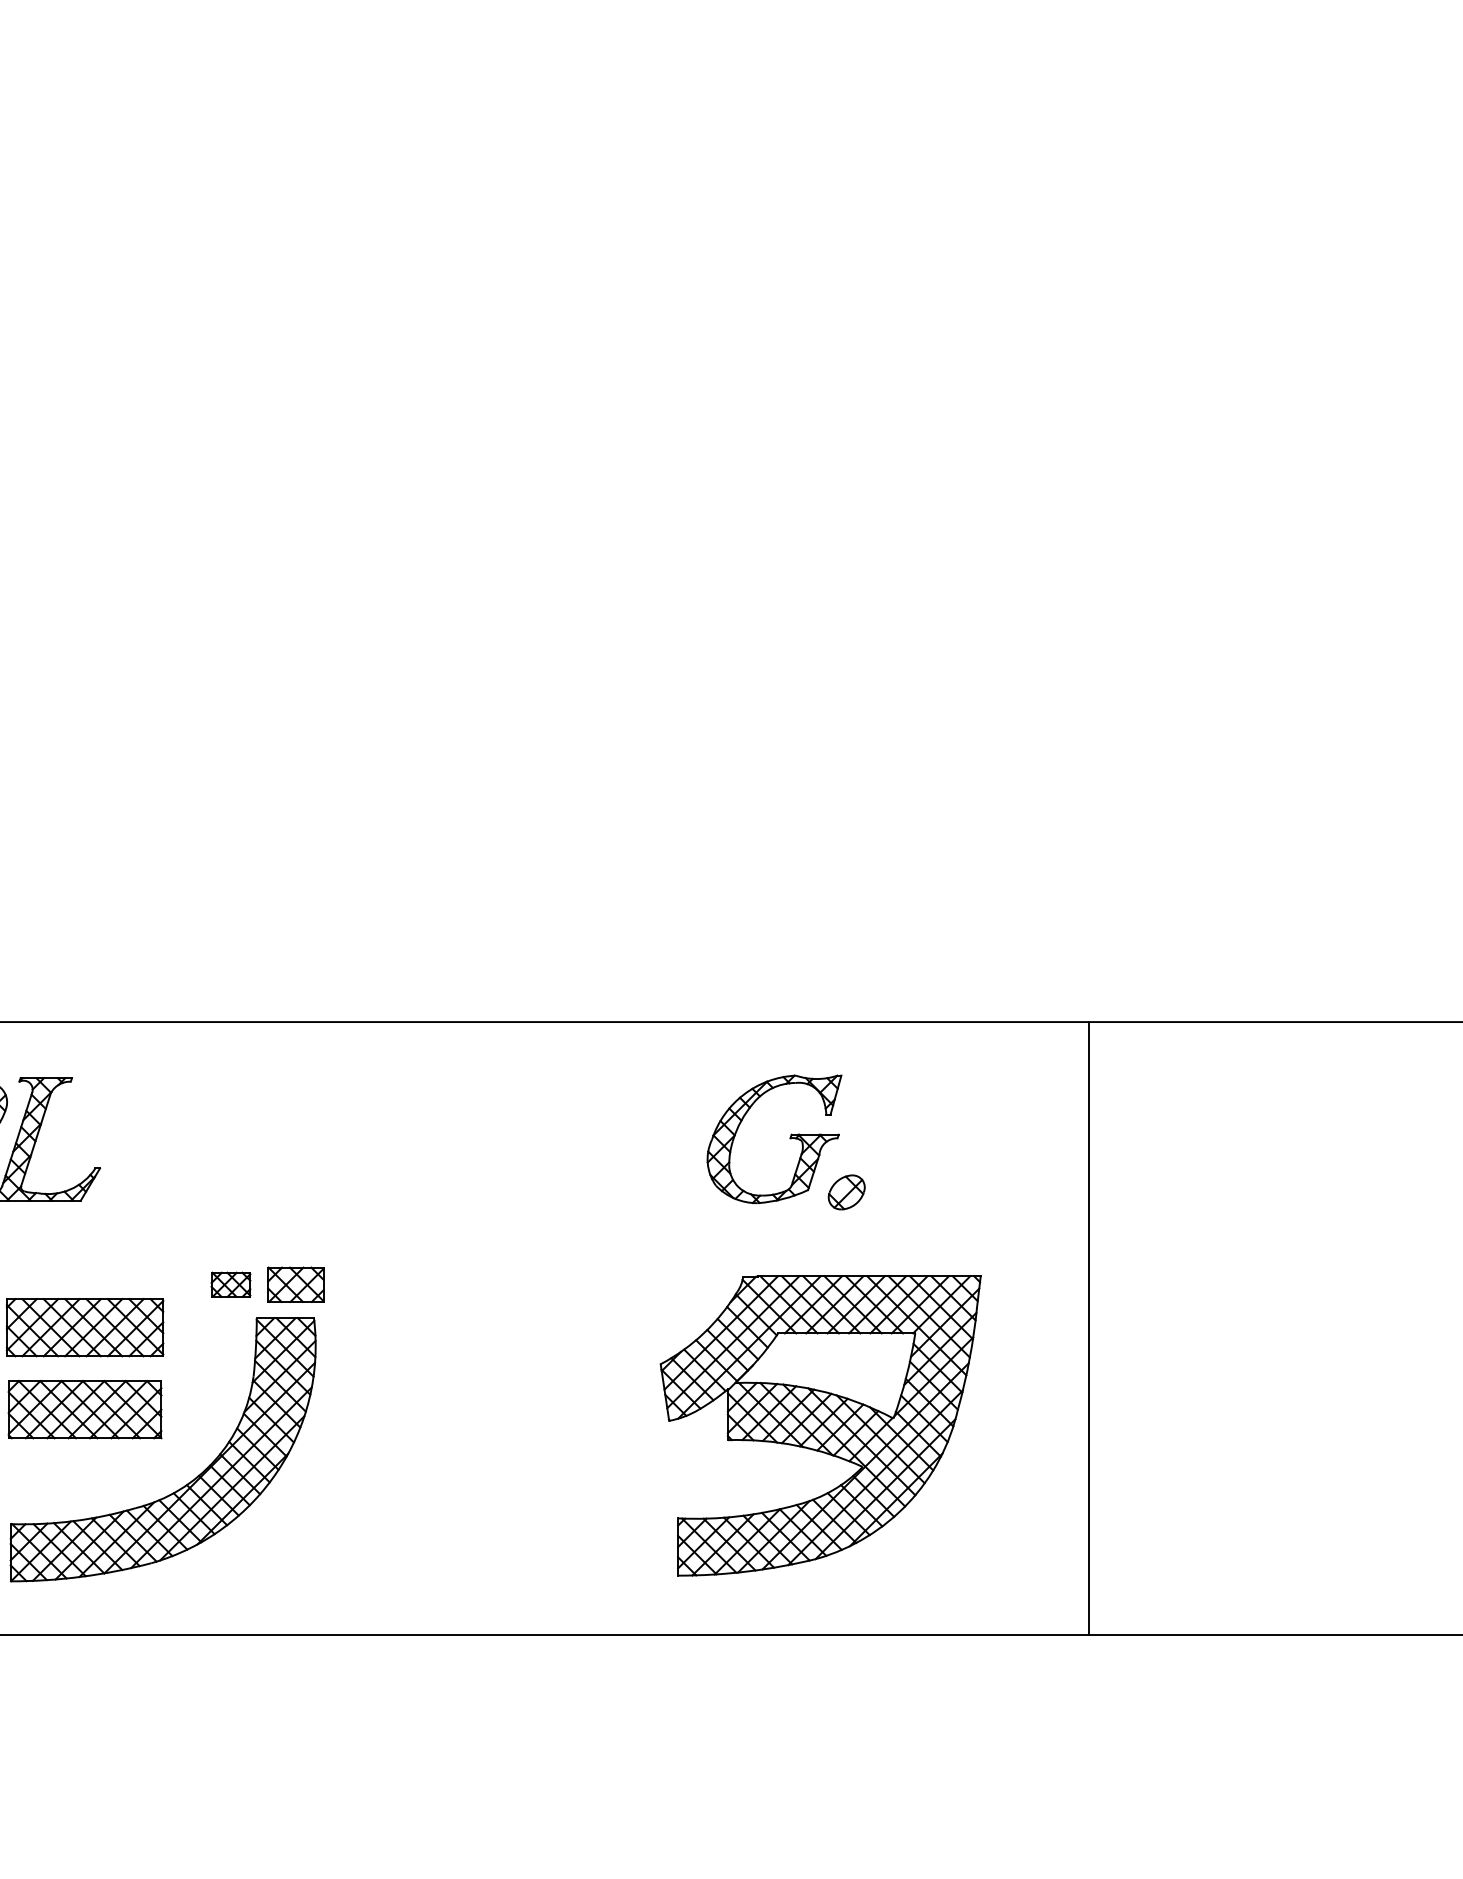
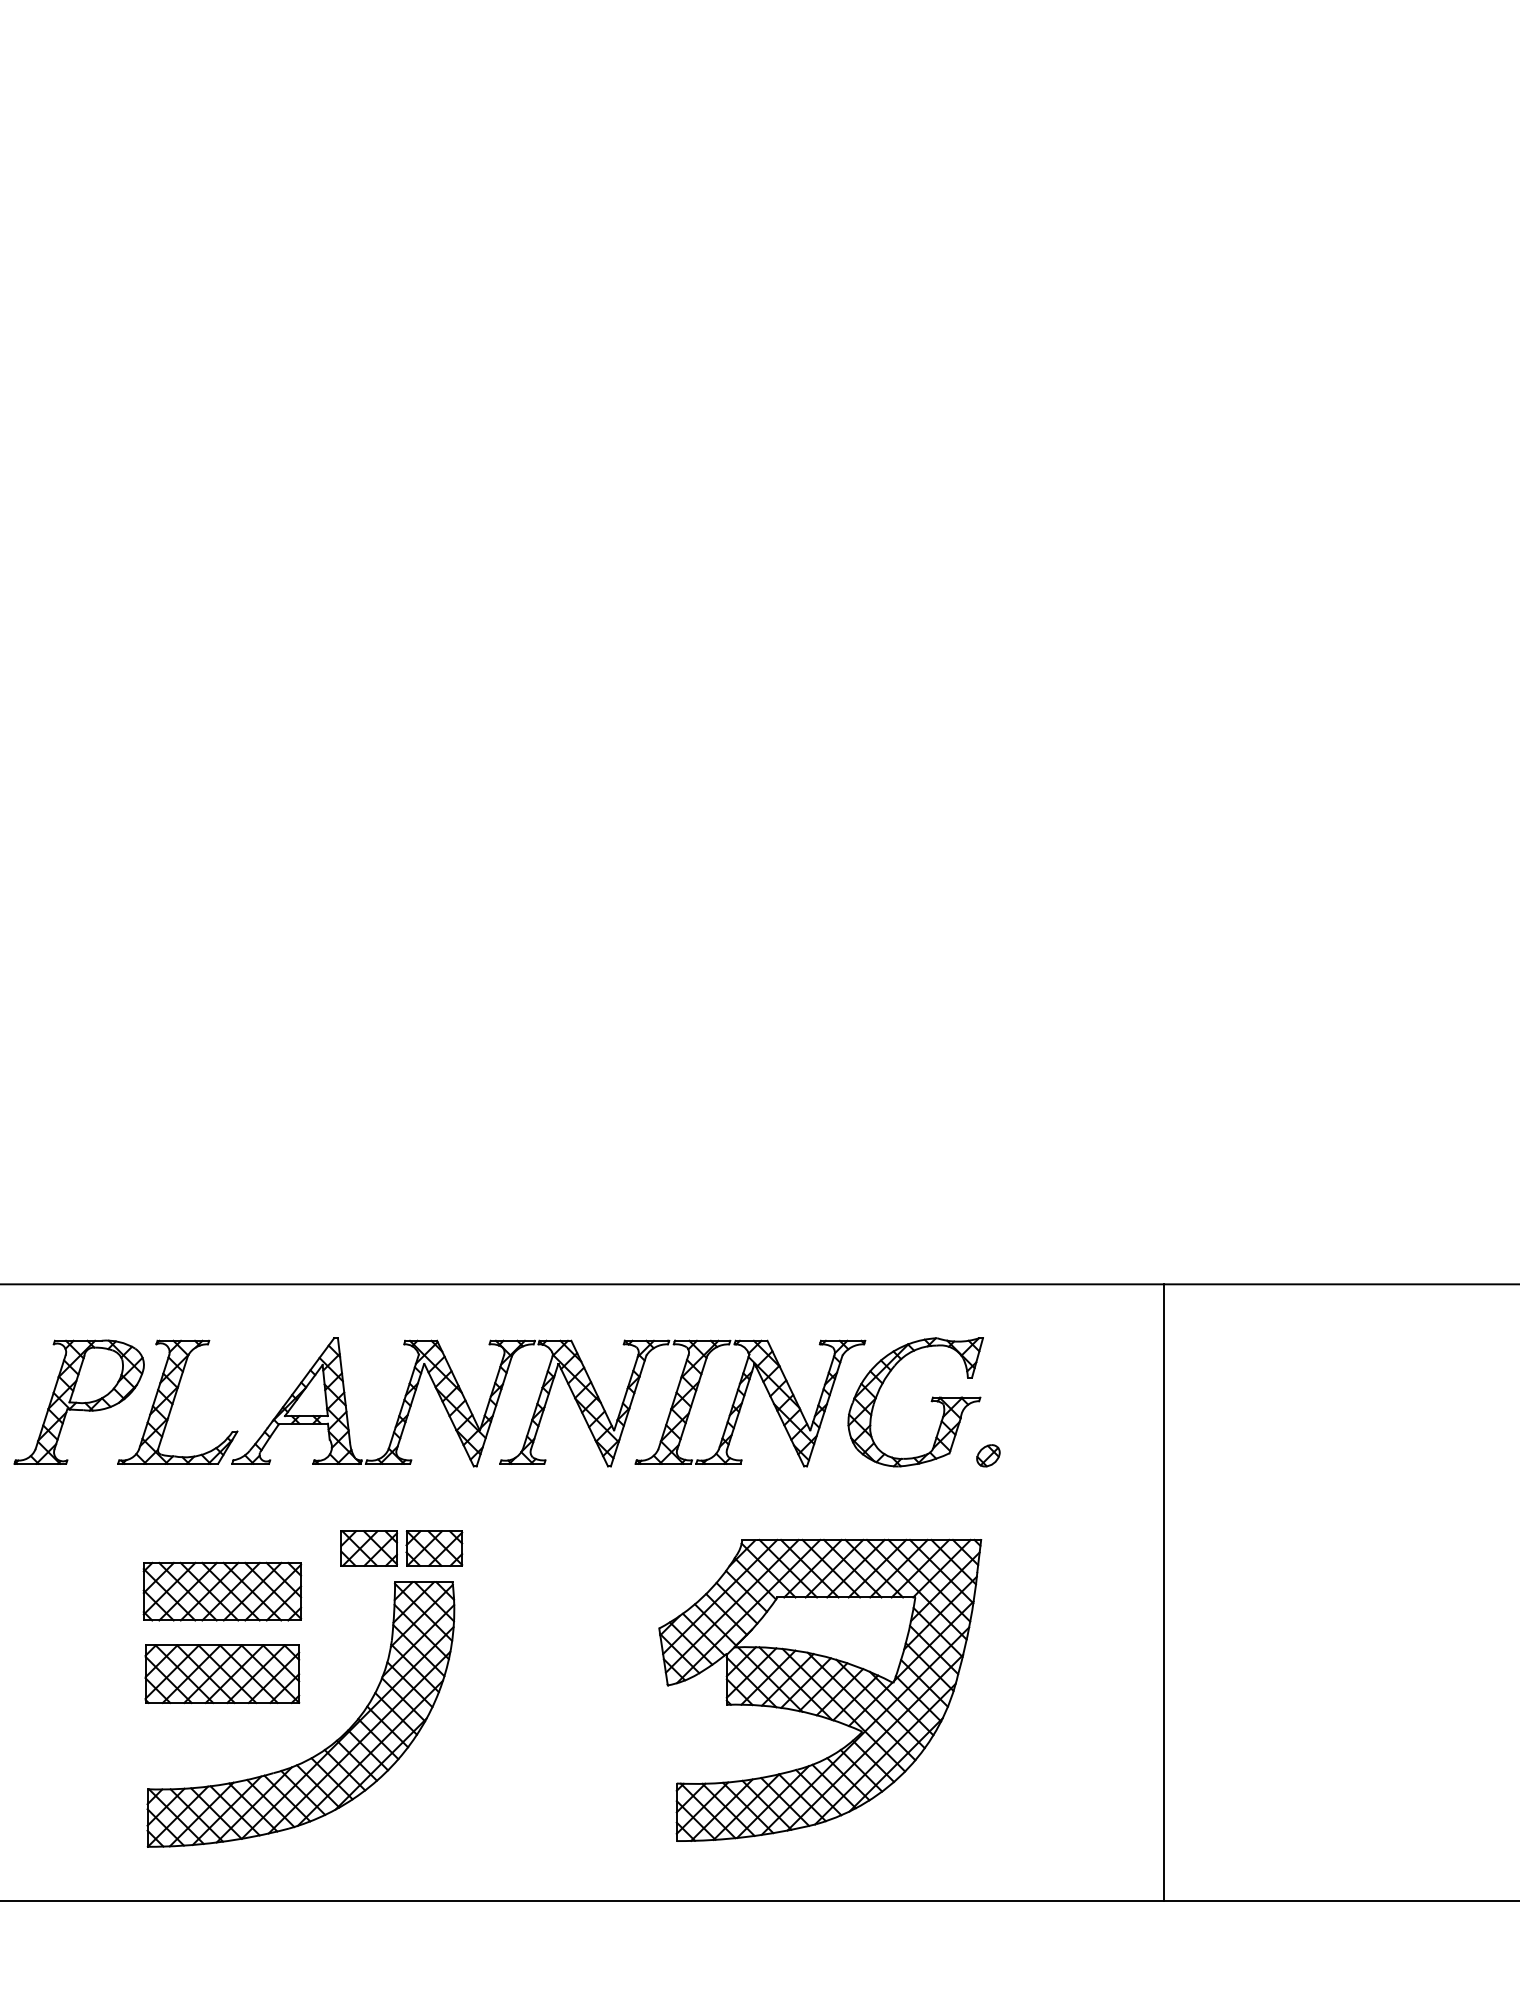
part: (409, 1139) -> (548, 1402), added
part: (846, 1192) -> (988, 1455), size x0.62
part: (230, 1284) -> (368, 1548), size x1.43
line: (1089, 1328) -> (1164, 1592), moved
part: (820, 1424) -> (820, 1689), moved

